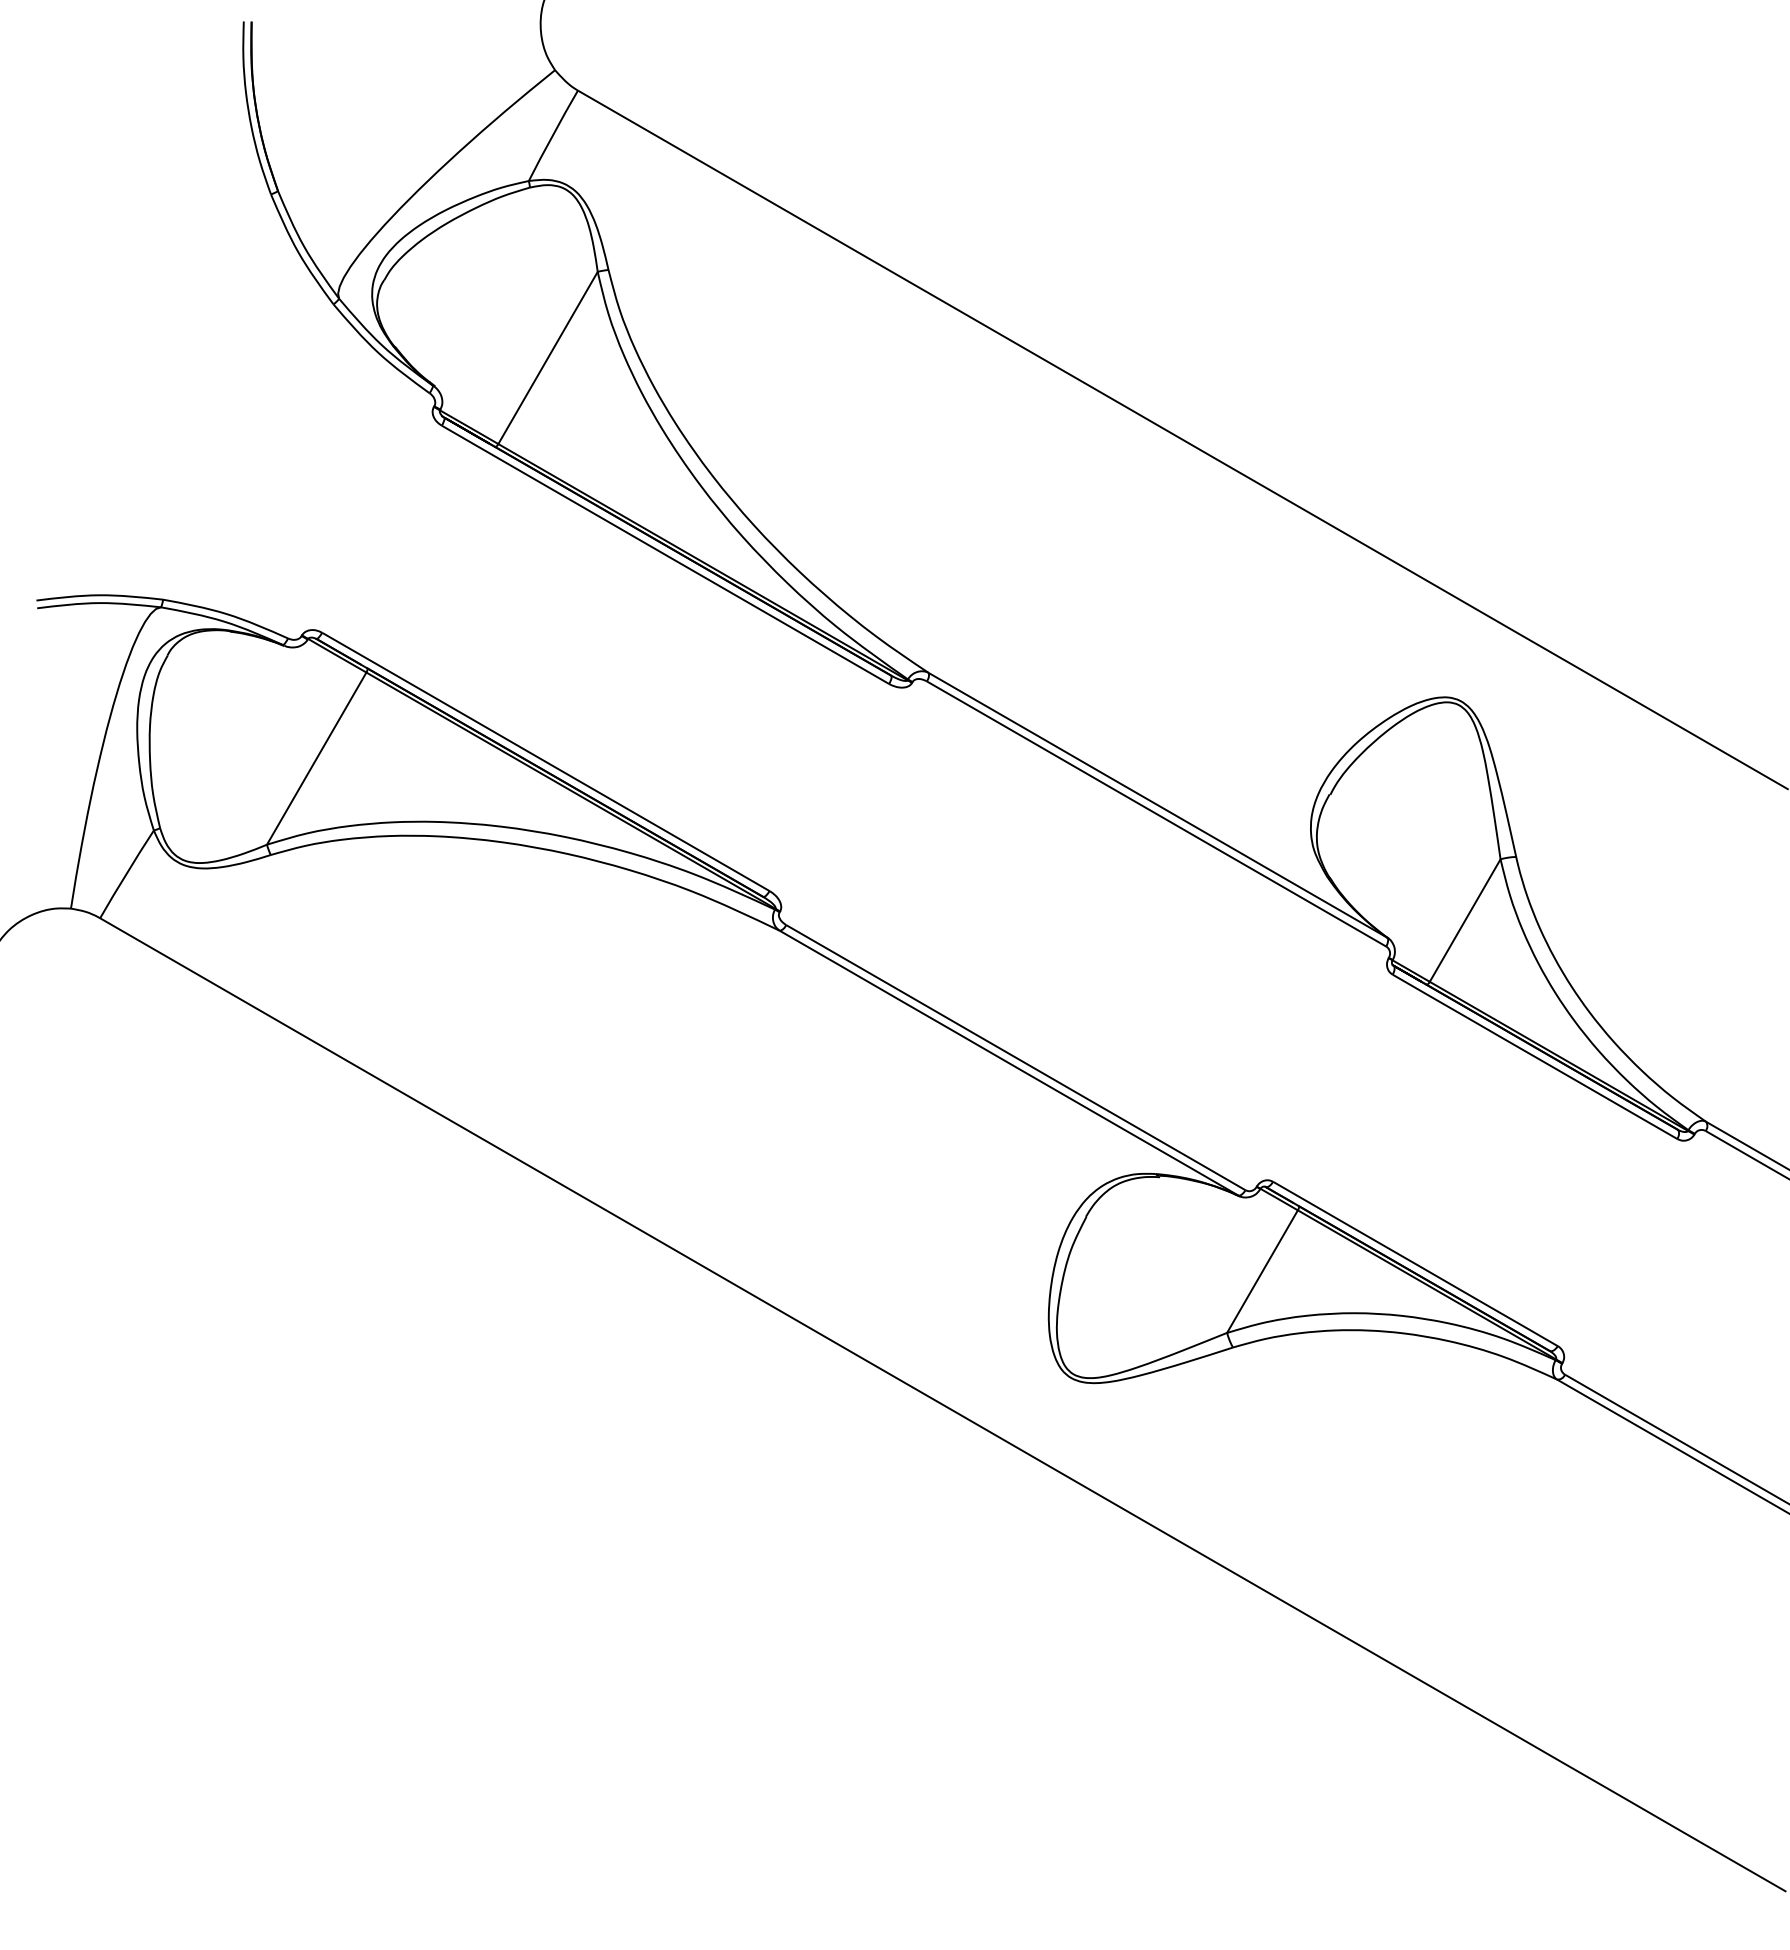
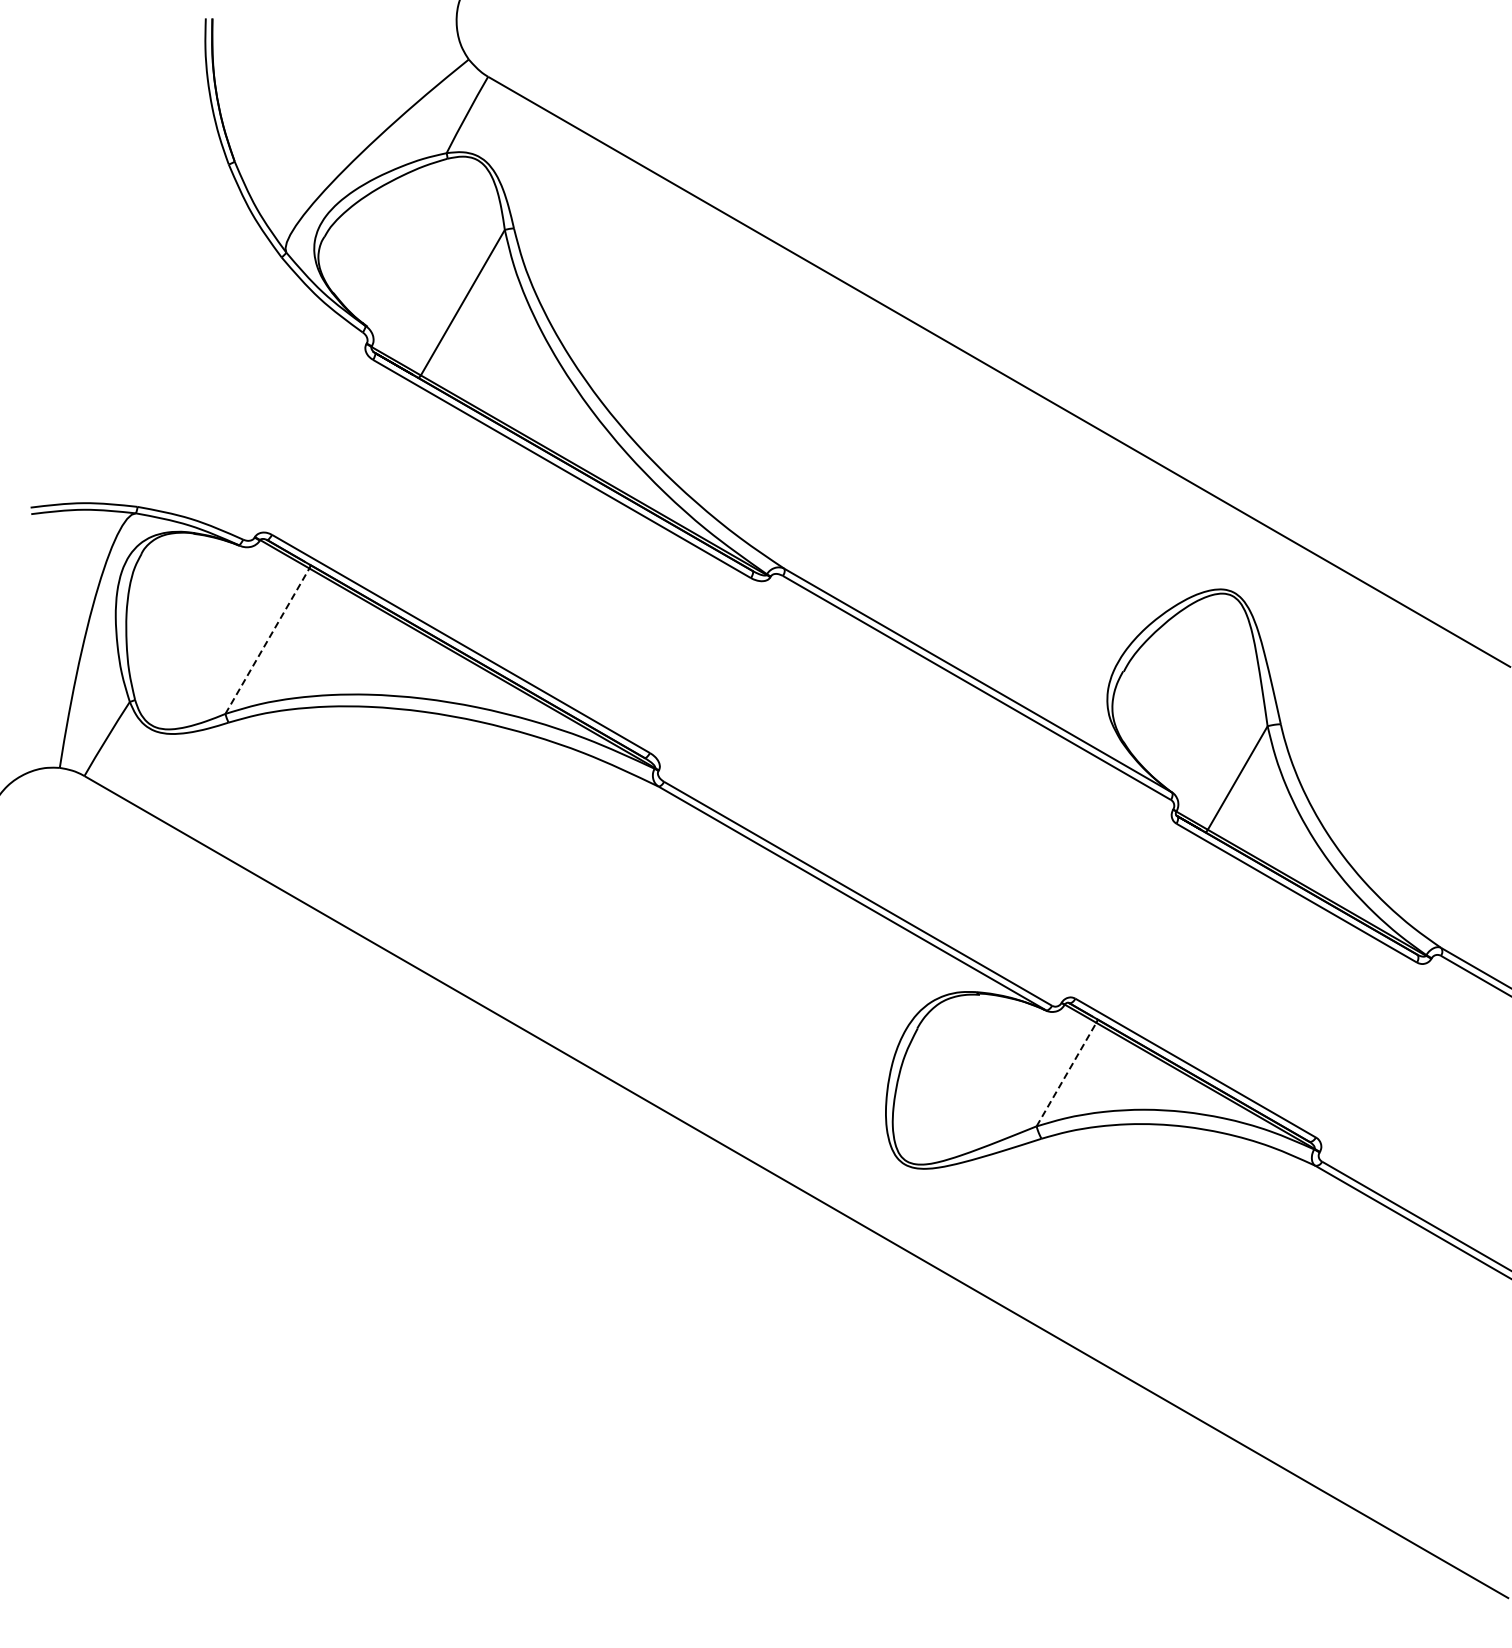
line: (316, 758) -> (267, 641), solid -> dashed
line: (1262, 1271) -> (1066, 1074), solid -> dashed

